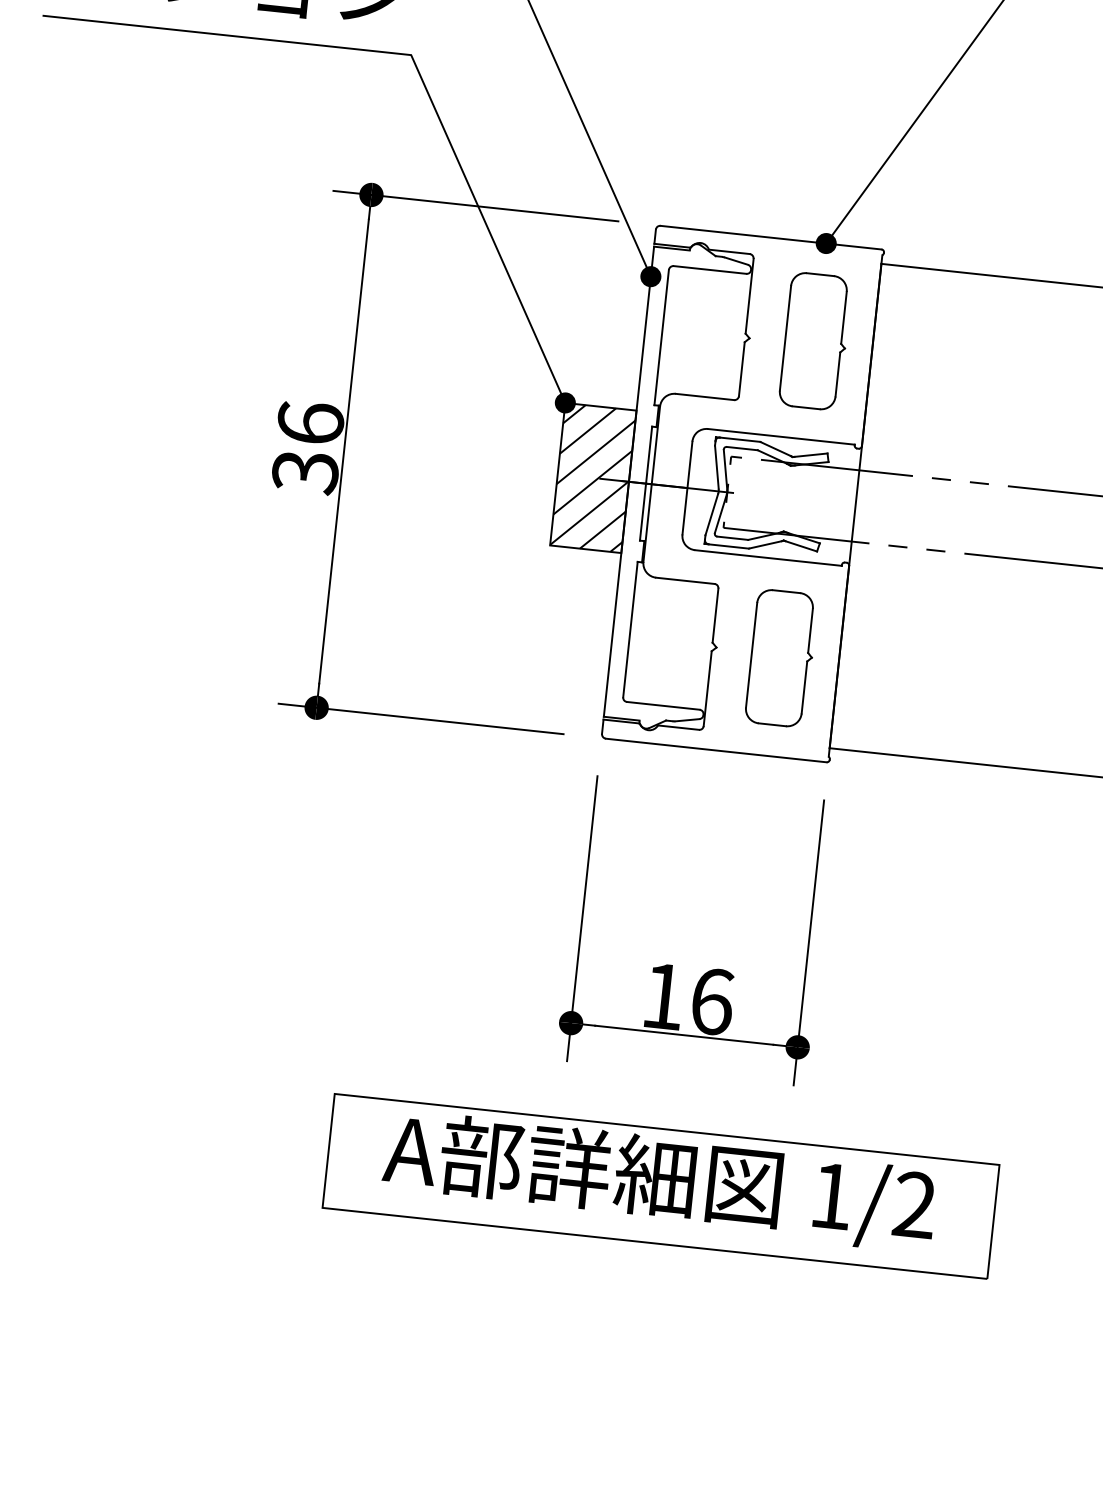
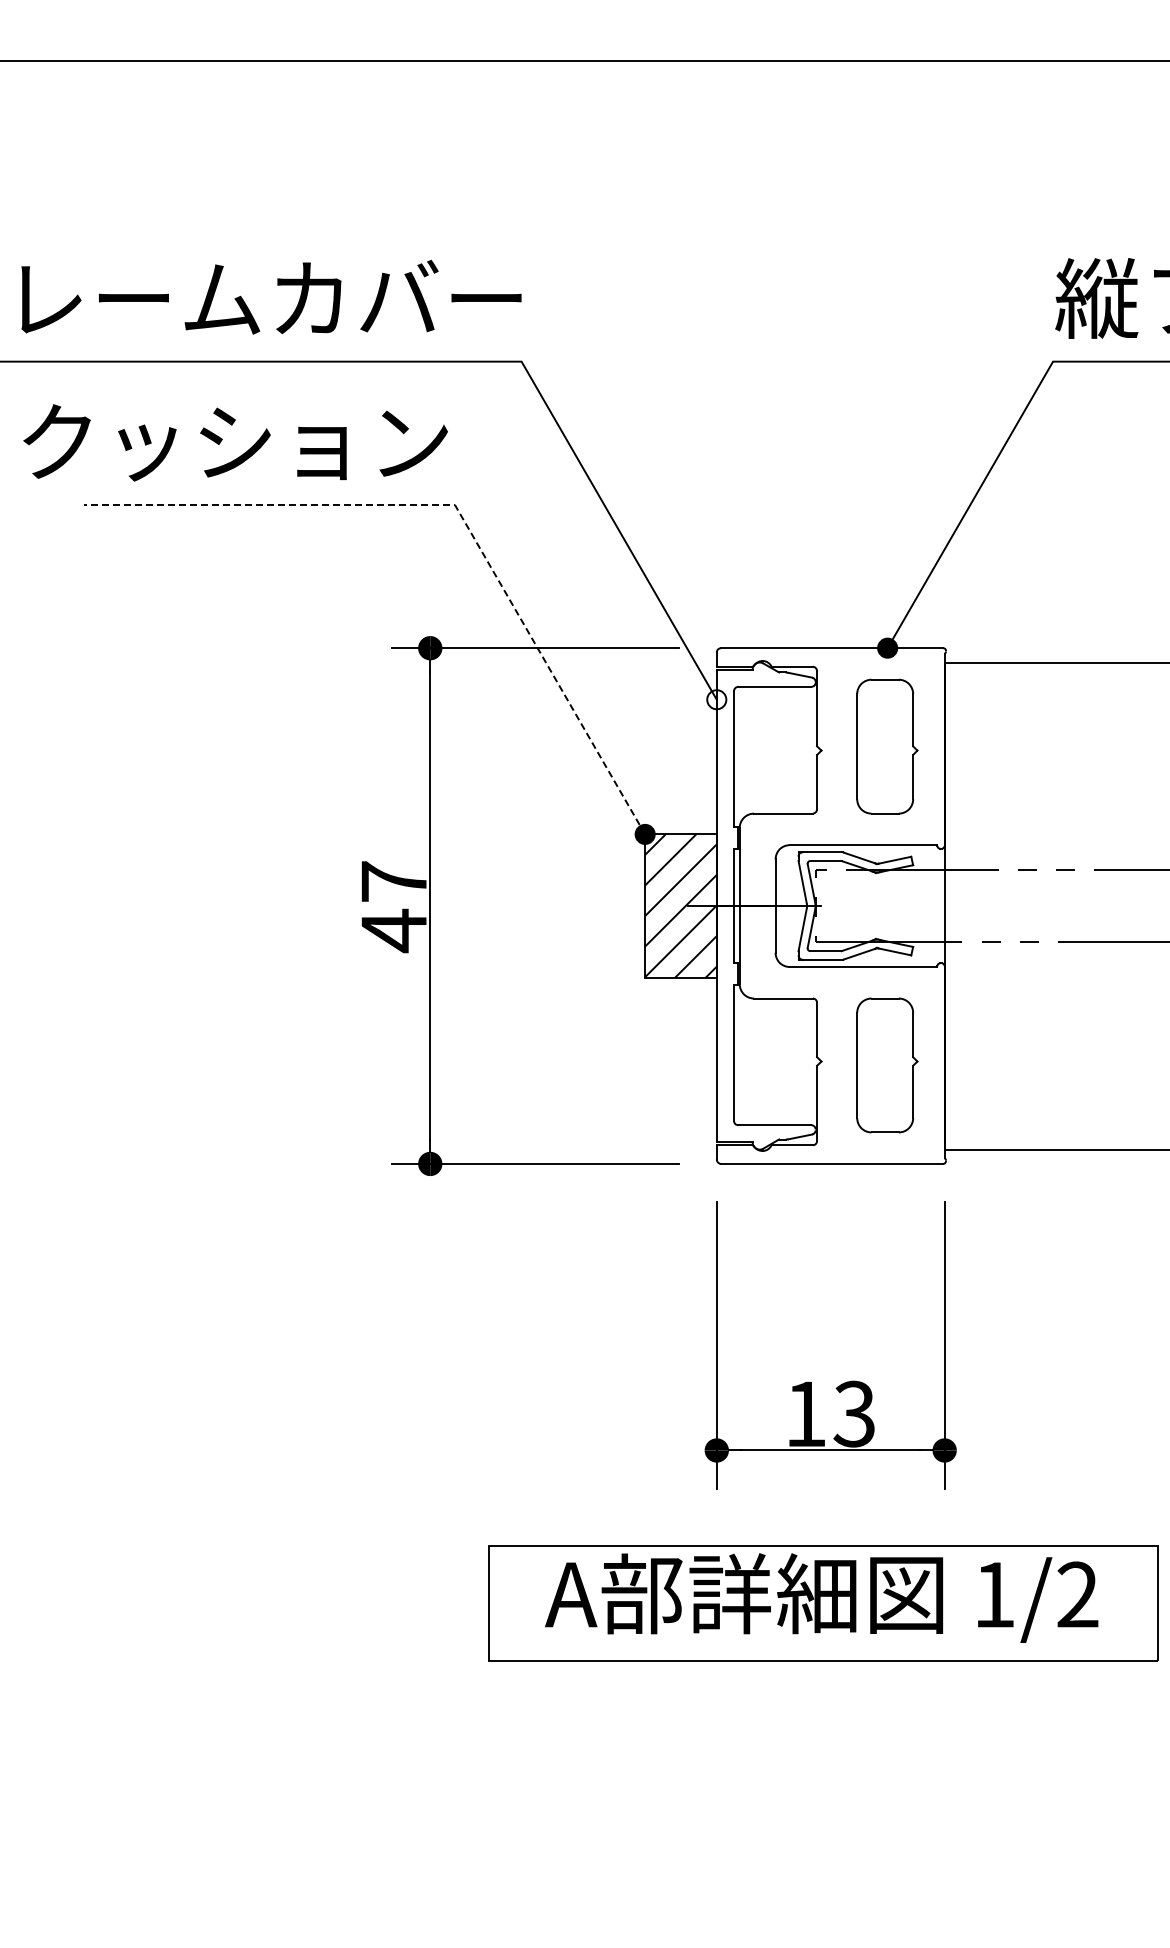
line: (412, 58) -> (456, 508), solid -> dashed
fill: (650, 276) -> (716, 699), removed
text: (307, 448) -> (393, 907), 36 -> 47
text: (711, 1001) -> (854, 1413), 16 -> 13

